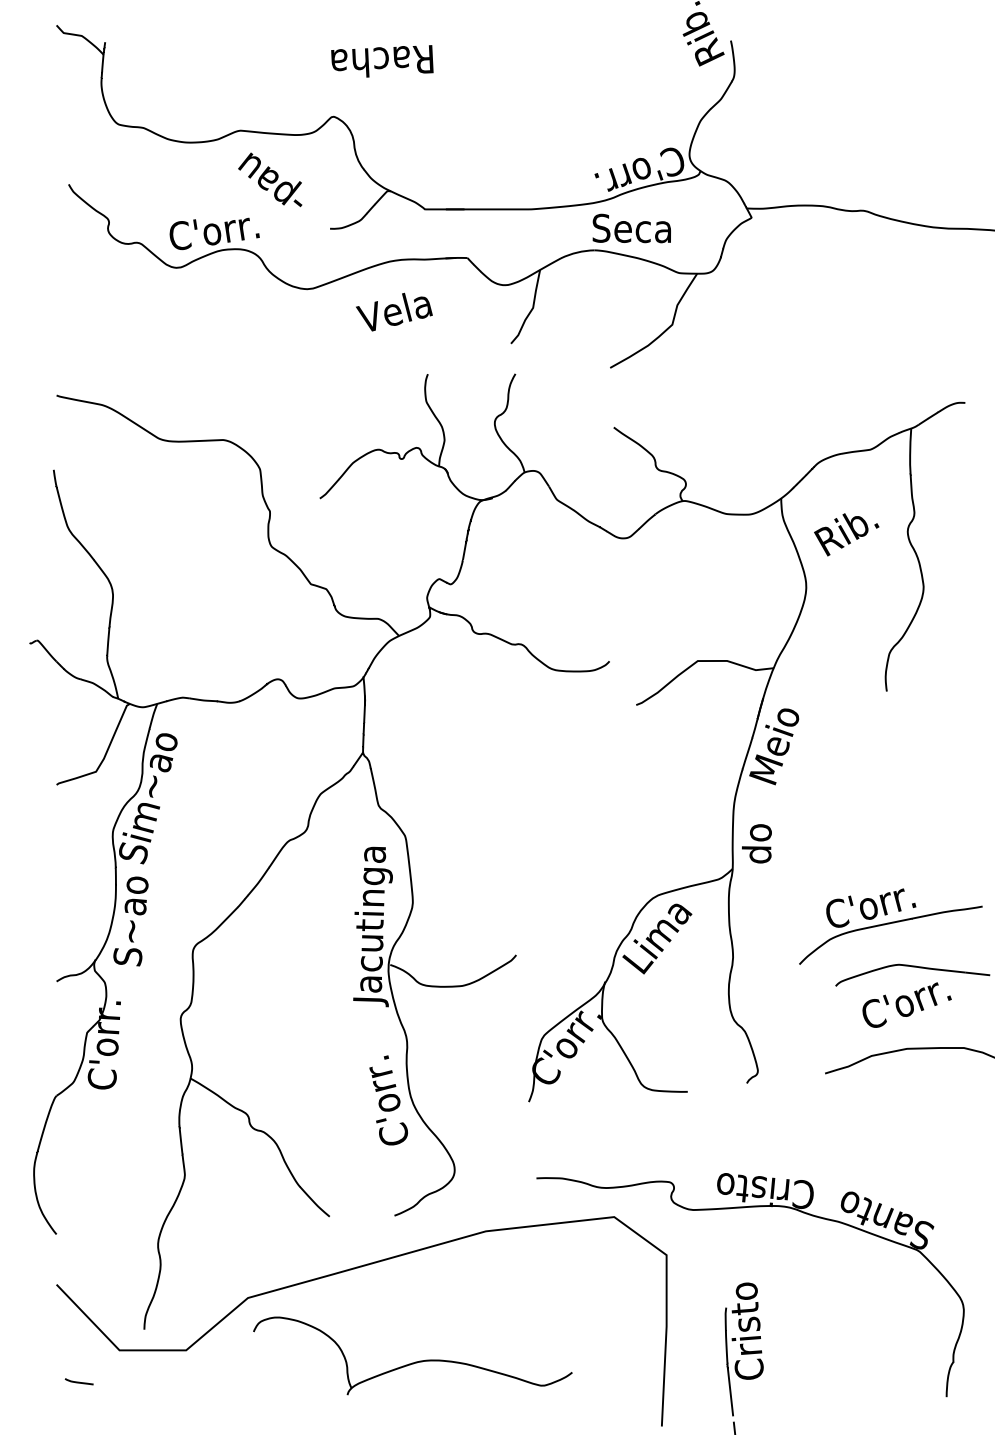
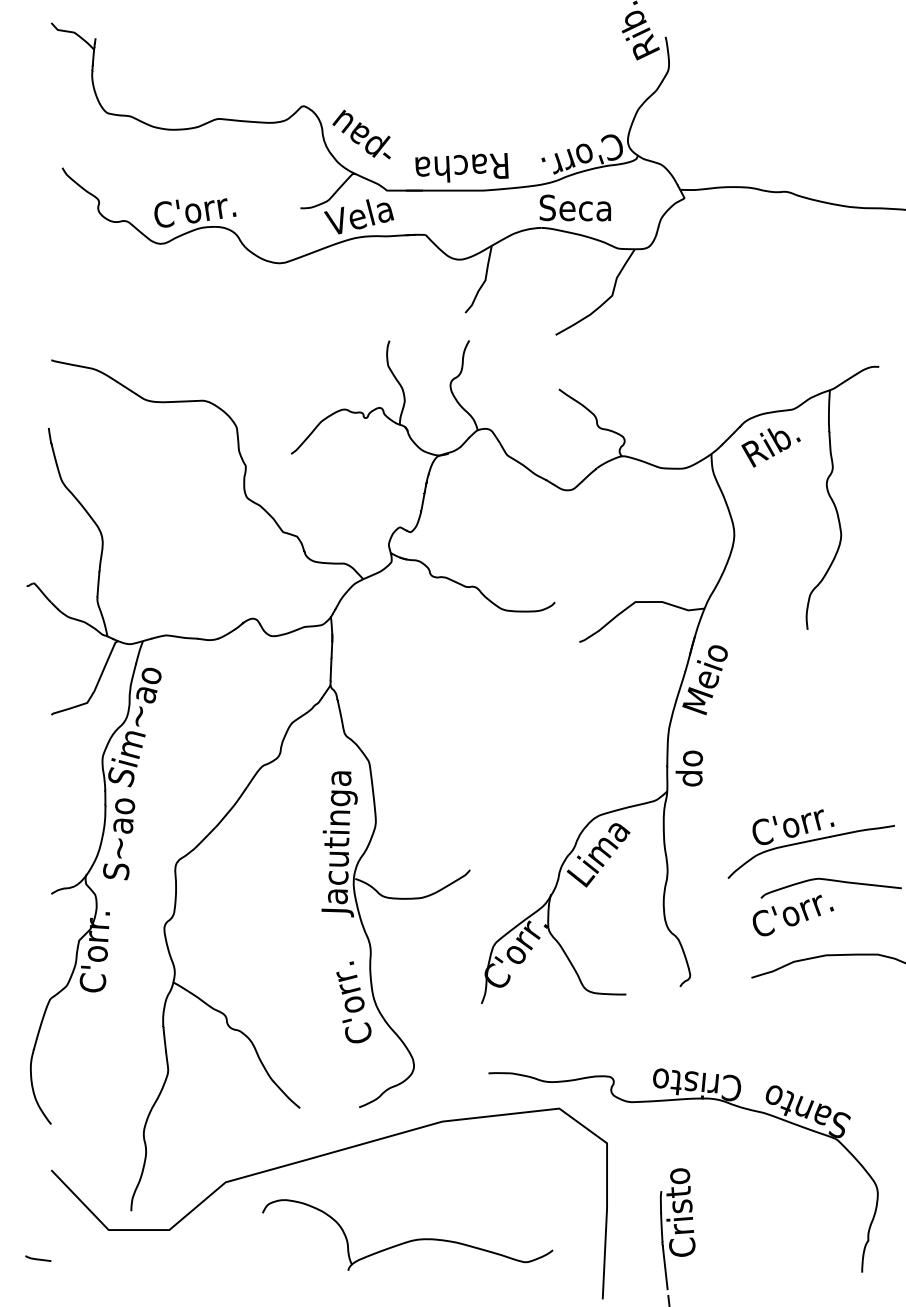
text: (382, 61) -> (462, 167), moved
text: (270, 179) -> (361, 134), moved
text: (394, 311) -> (359, 216), moved
text: (846, 534) -> (770, 447), moved
text: (906, 1004) -> (792, 914), moved
part: (415, 1361) -> (410, 1240), moved
curve: (78, 1381) -> (37, 1258), moved

